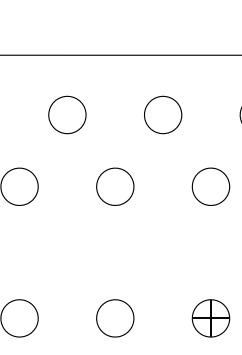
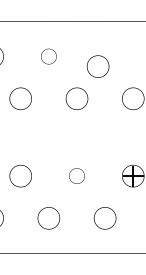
part: (66, 114) -> (48, 56), size x0.7
part: (162, 114) -> (97, 66), moved
part: (114, 317) -> (76, 175), size x0.7

